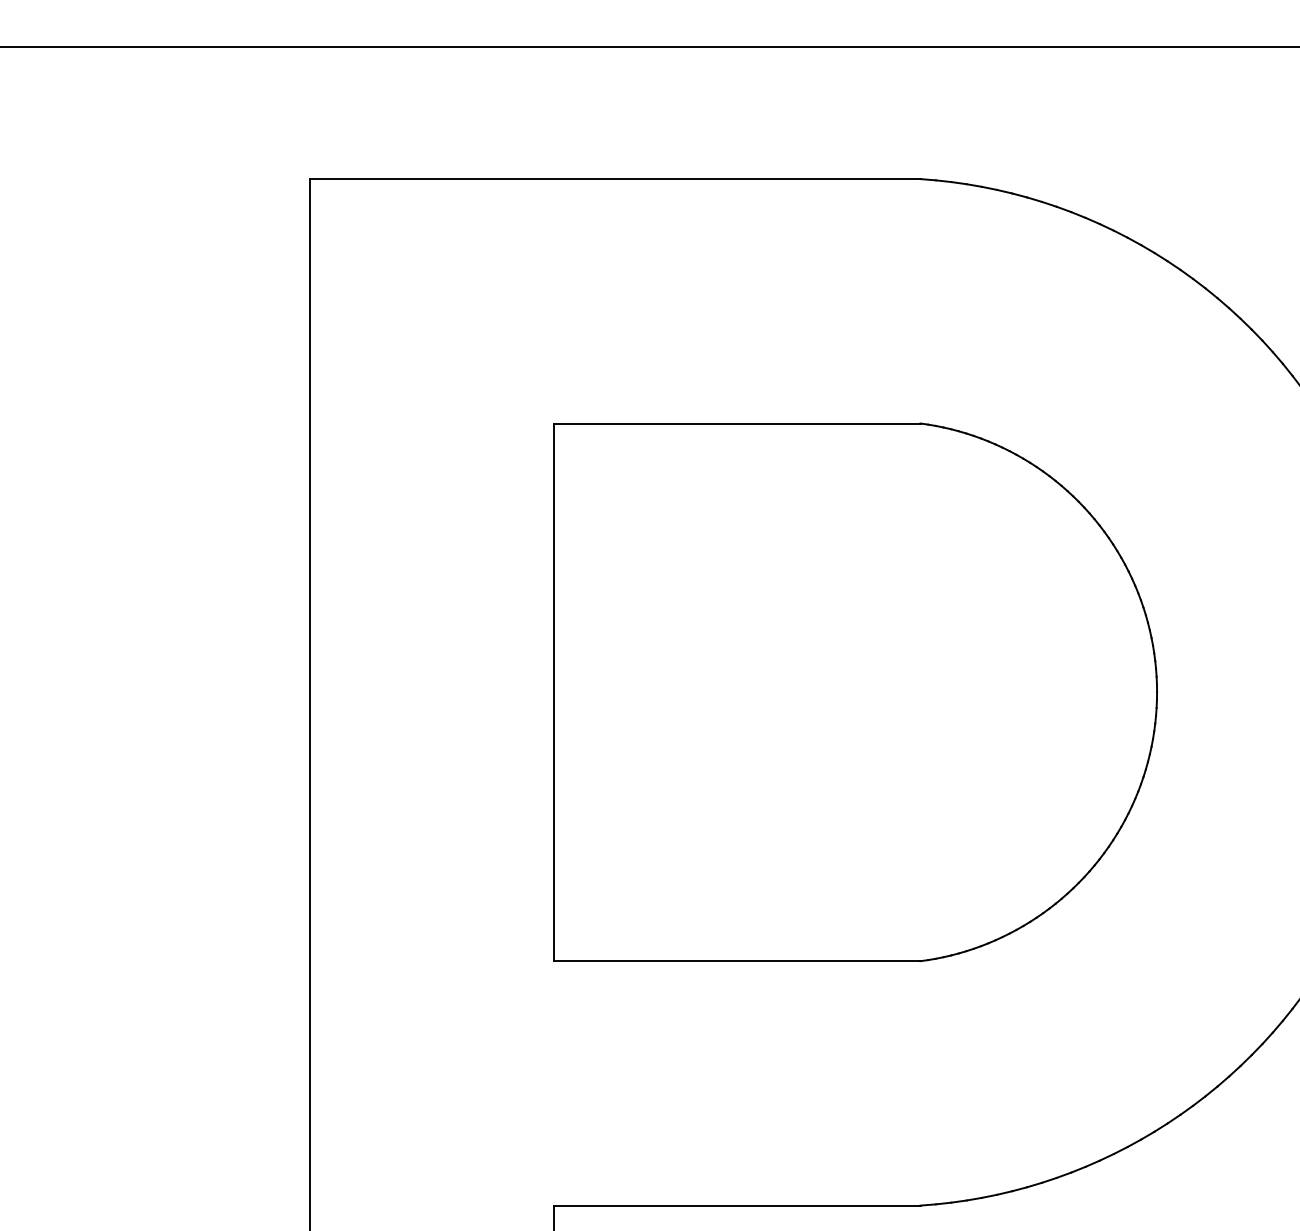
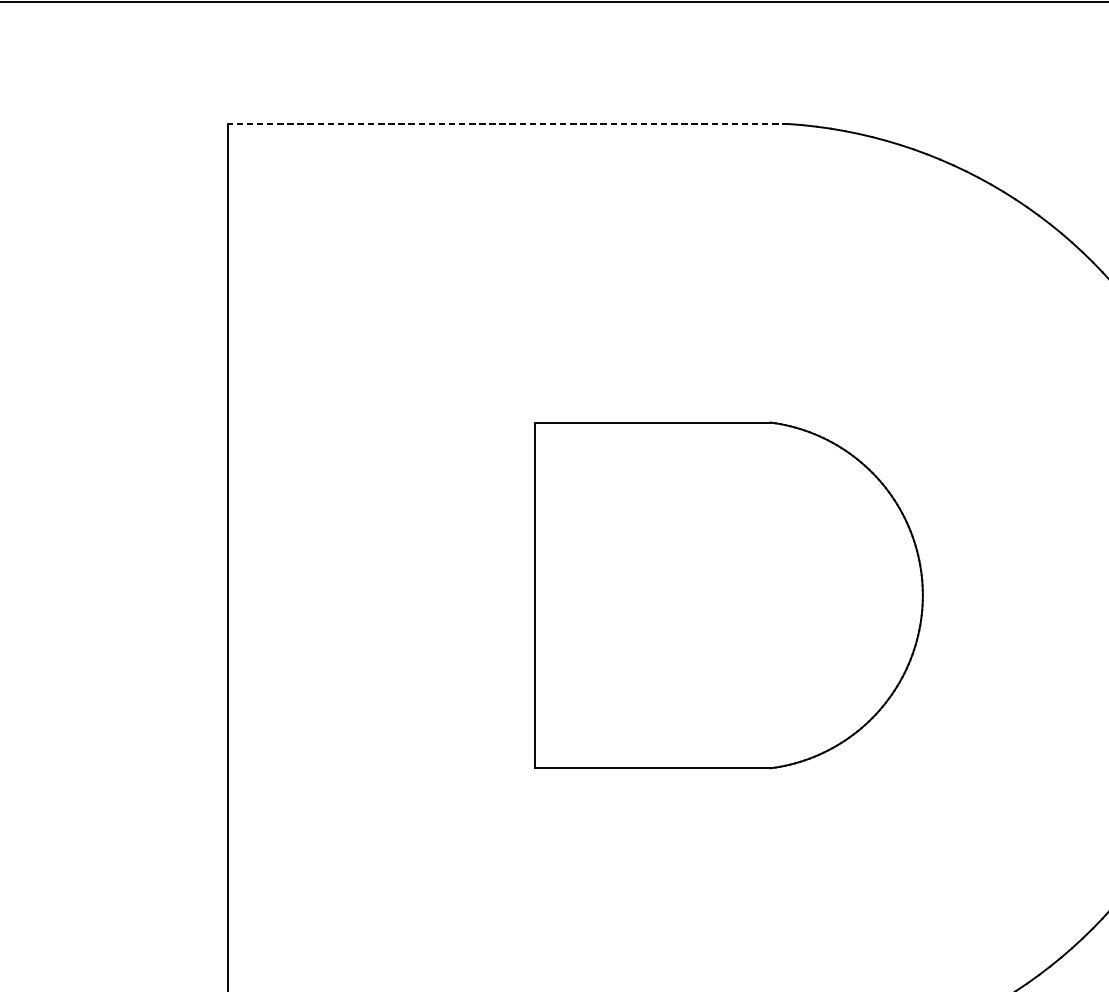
line: (615, 179) -> (508, 124), solid -> dashed
part: (855, 692) -> (728, 595), size x0.7

